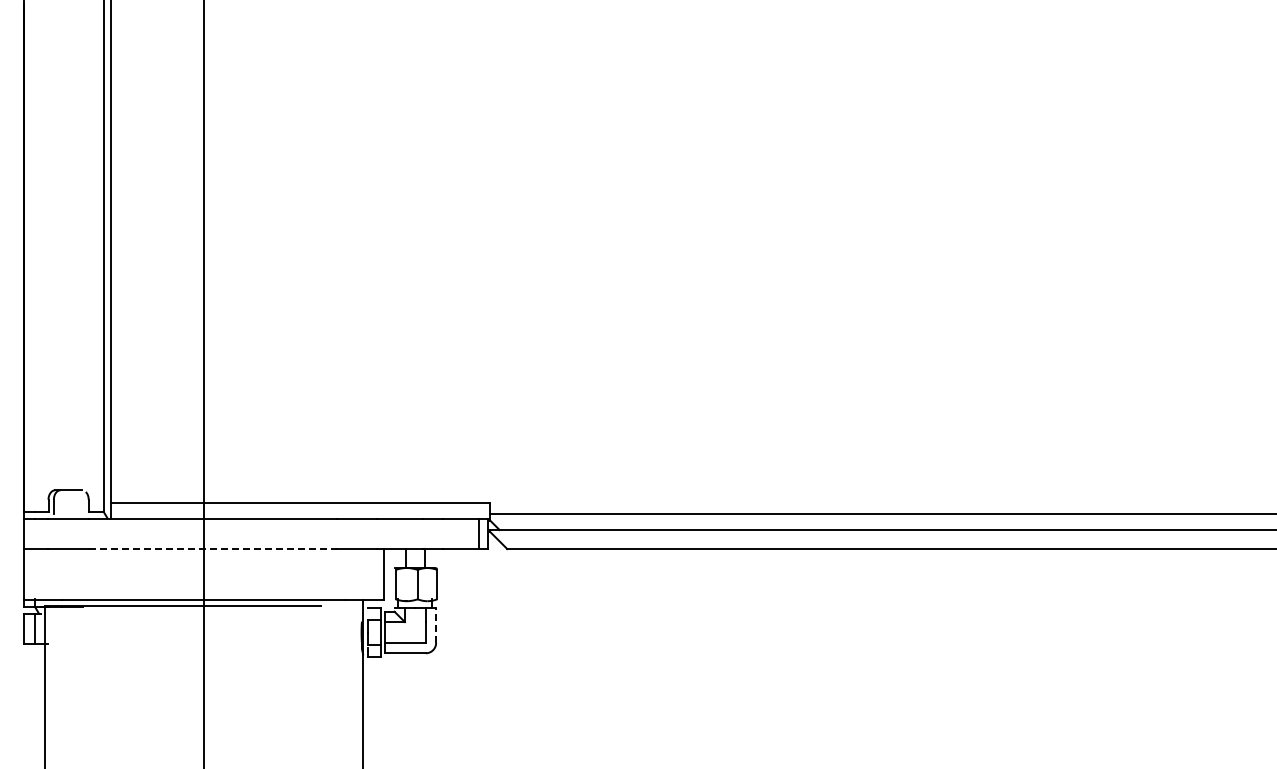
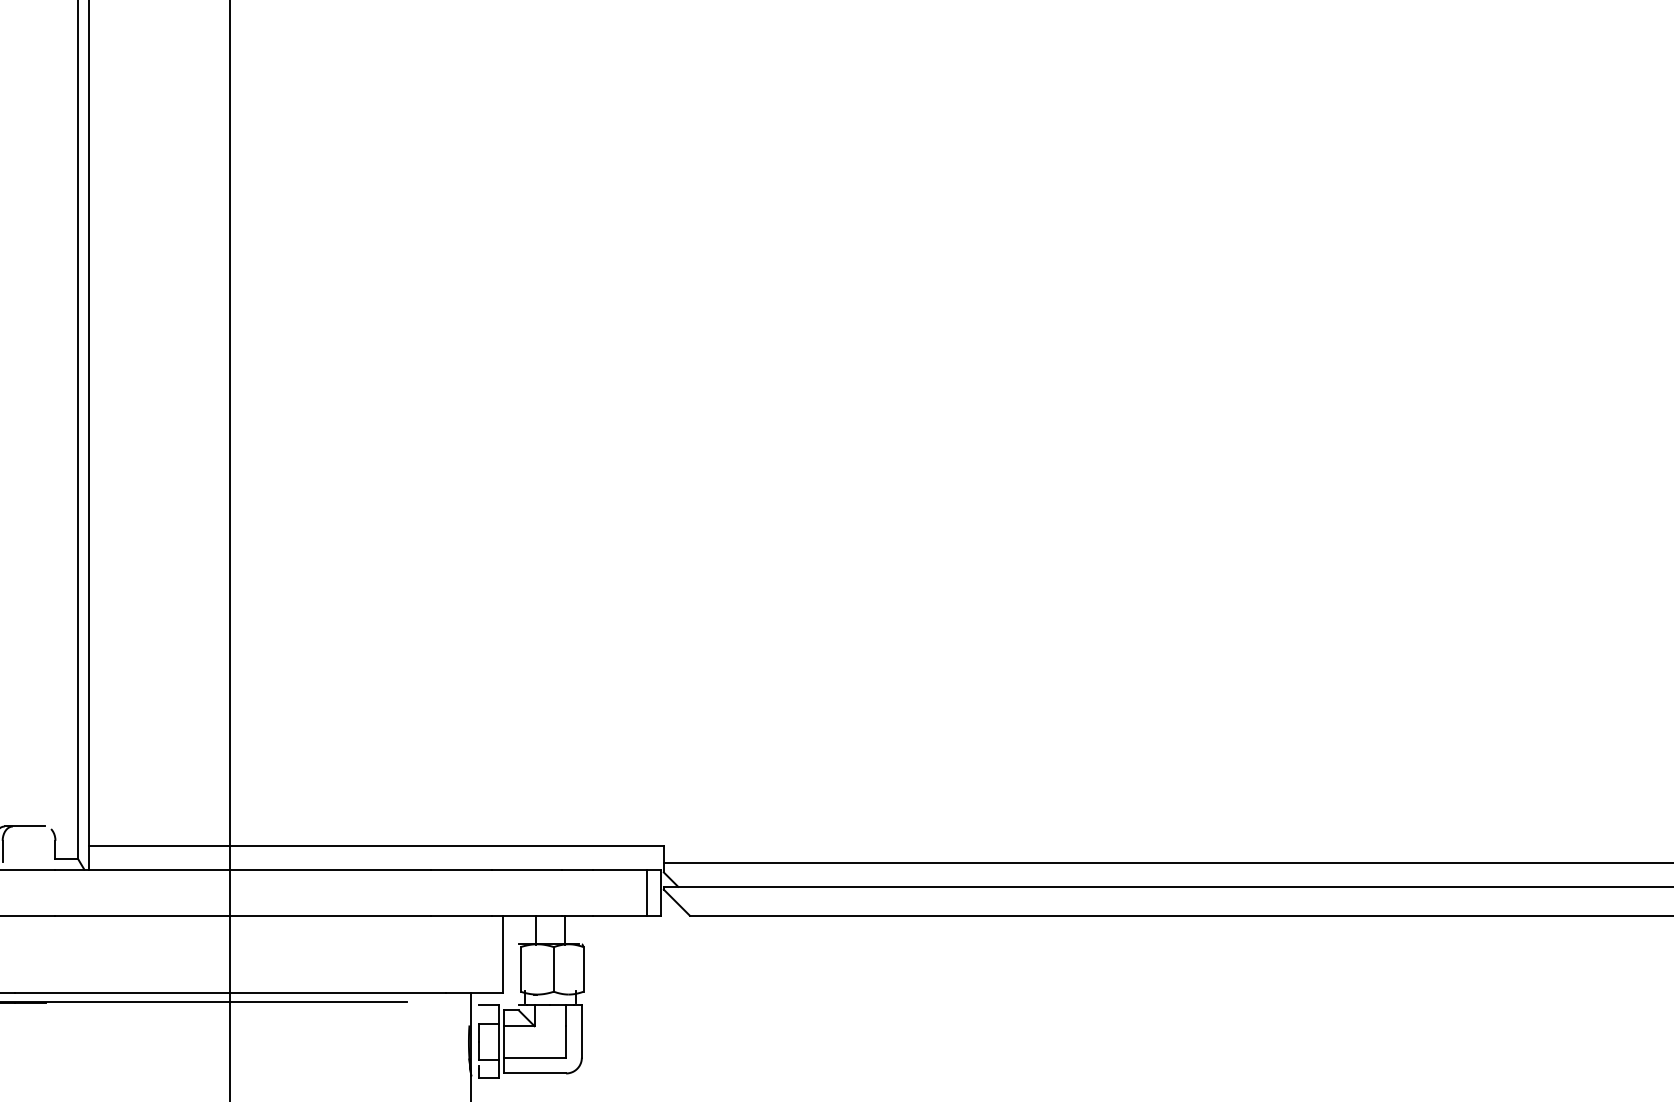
line: (213, 549) -> (244, 916), dashed -> solid
line: (436, 625) -> (582, 1031), dashed -> solid

